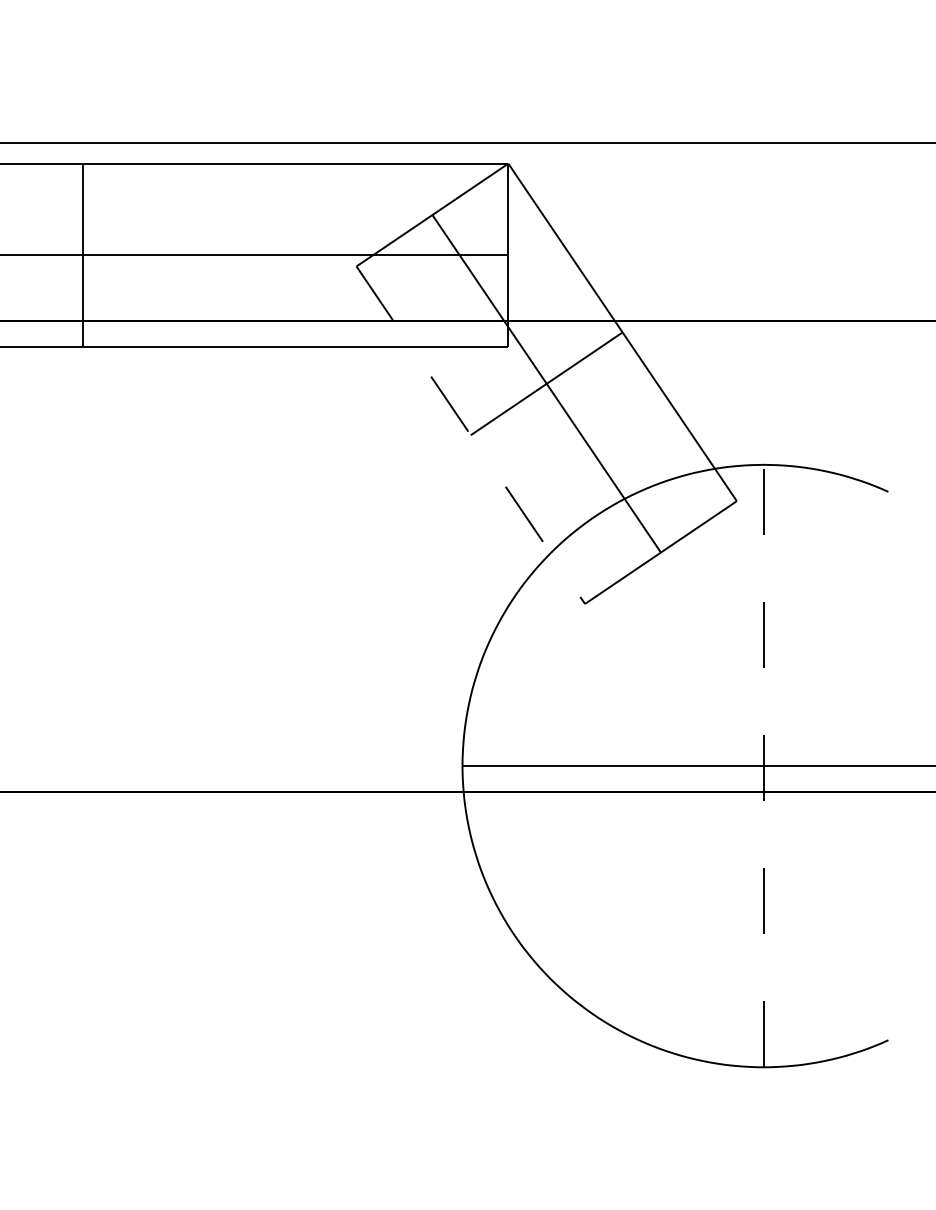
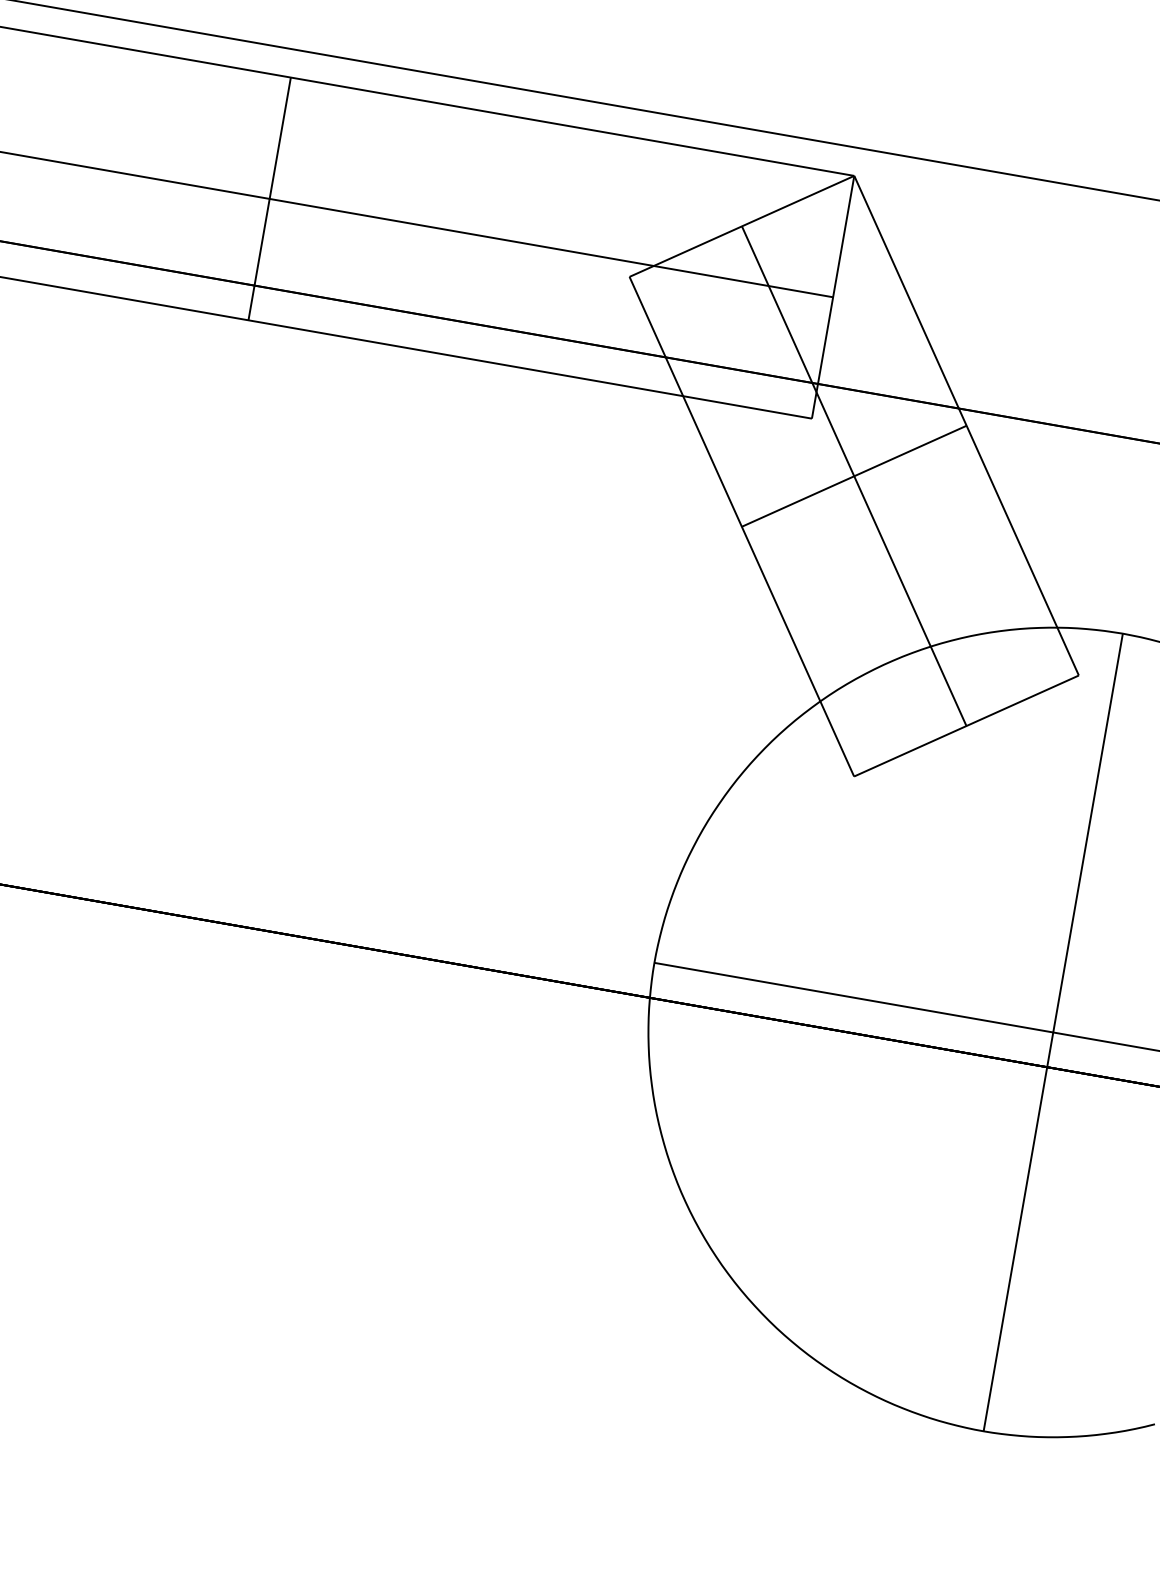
line: (470, 435) -> (741, 527), dashed -> solid
line: (763, 765) -> (1053, 1031), dashed -> solid

